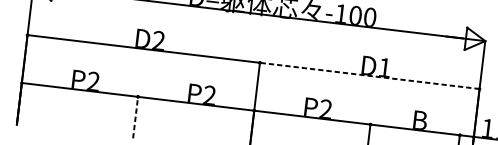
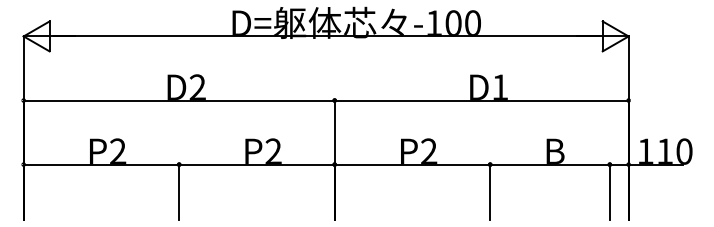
line: (369, 75) -> (481, 100), dashed -> solid
line: (135, 117) -> (179, 192), dashed -> solid

